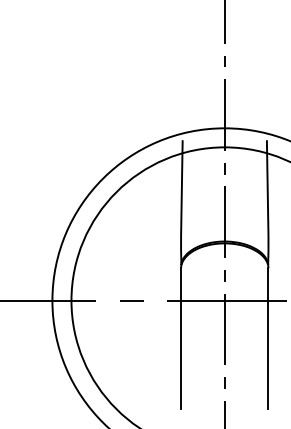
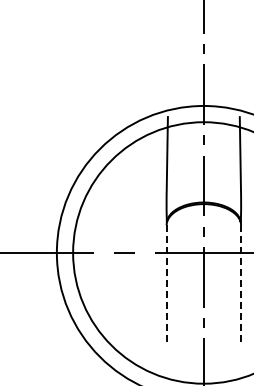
line: (180, 338) -> (166, 285), solid -> dashed
line: (268, 338) -> (241, 285), solid -> dashed

